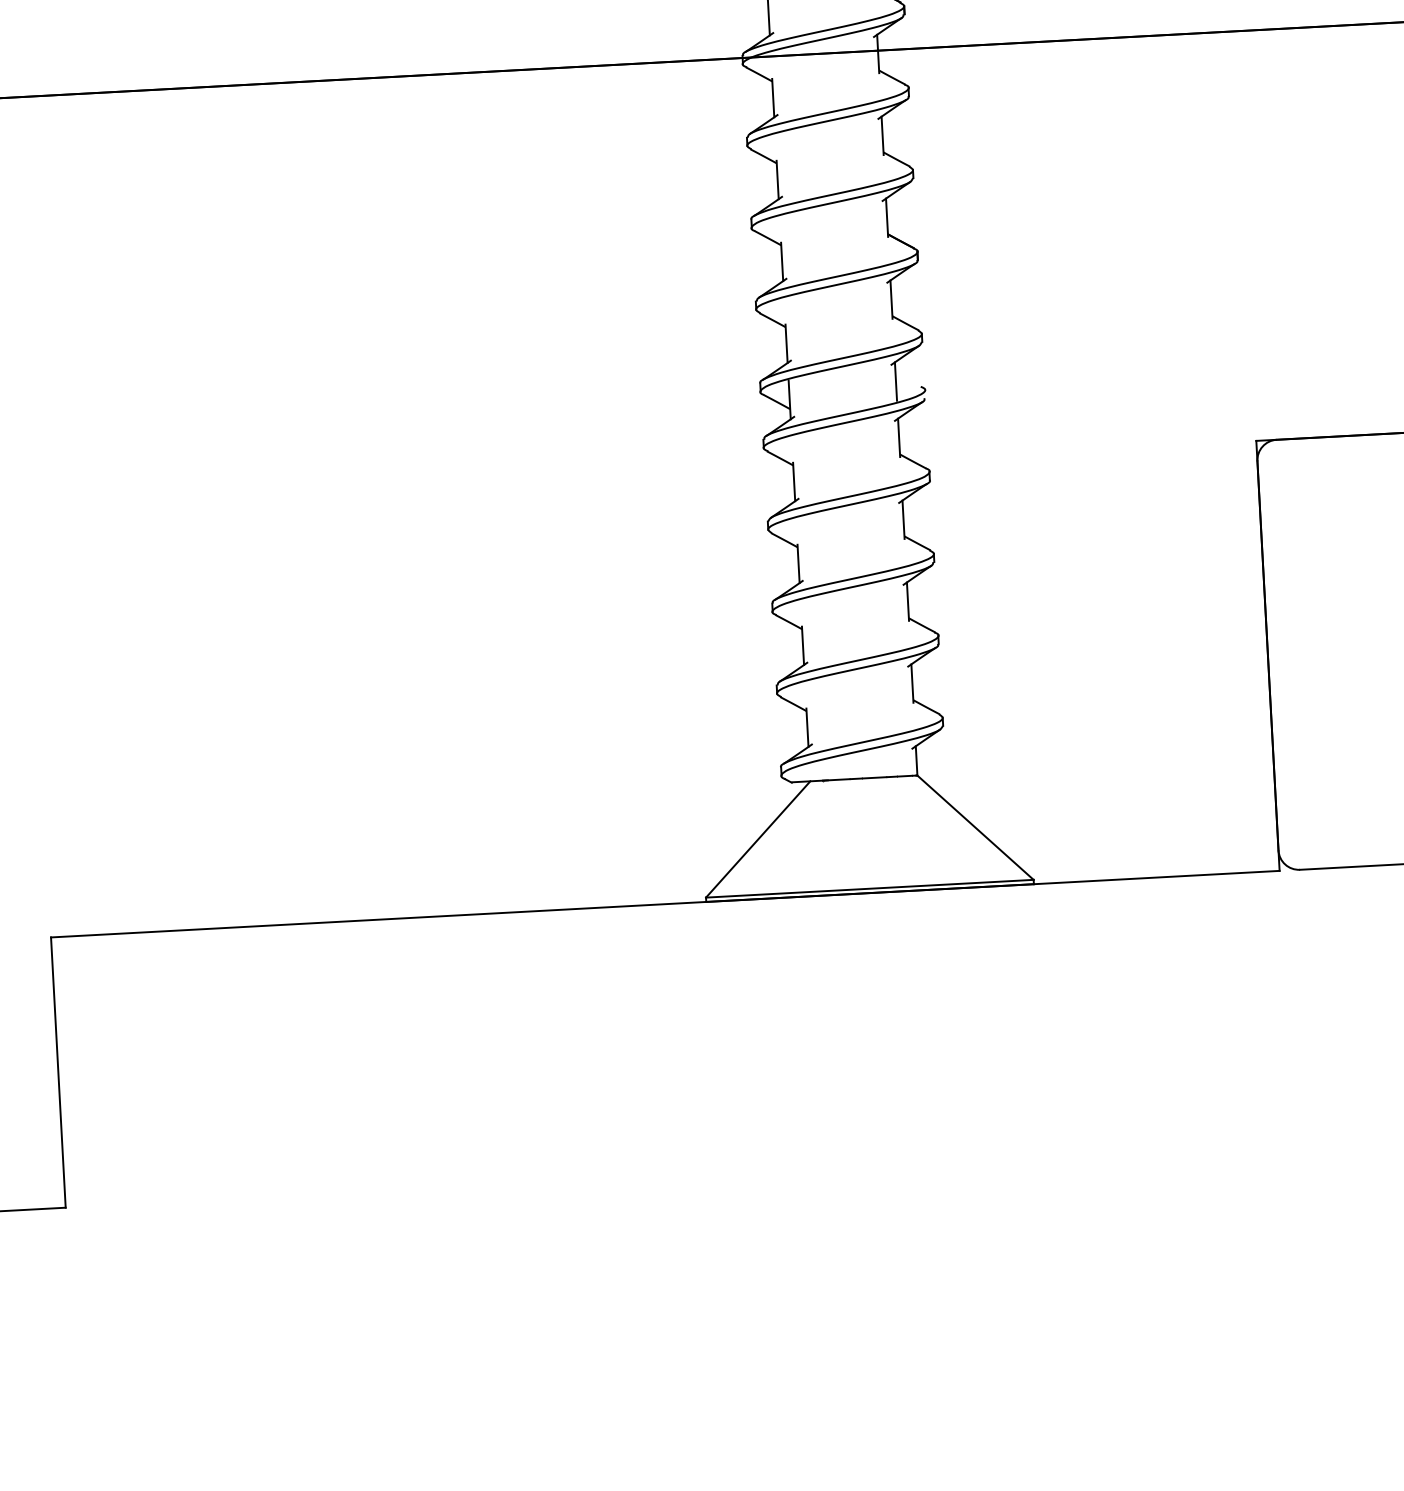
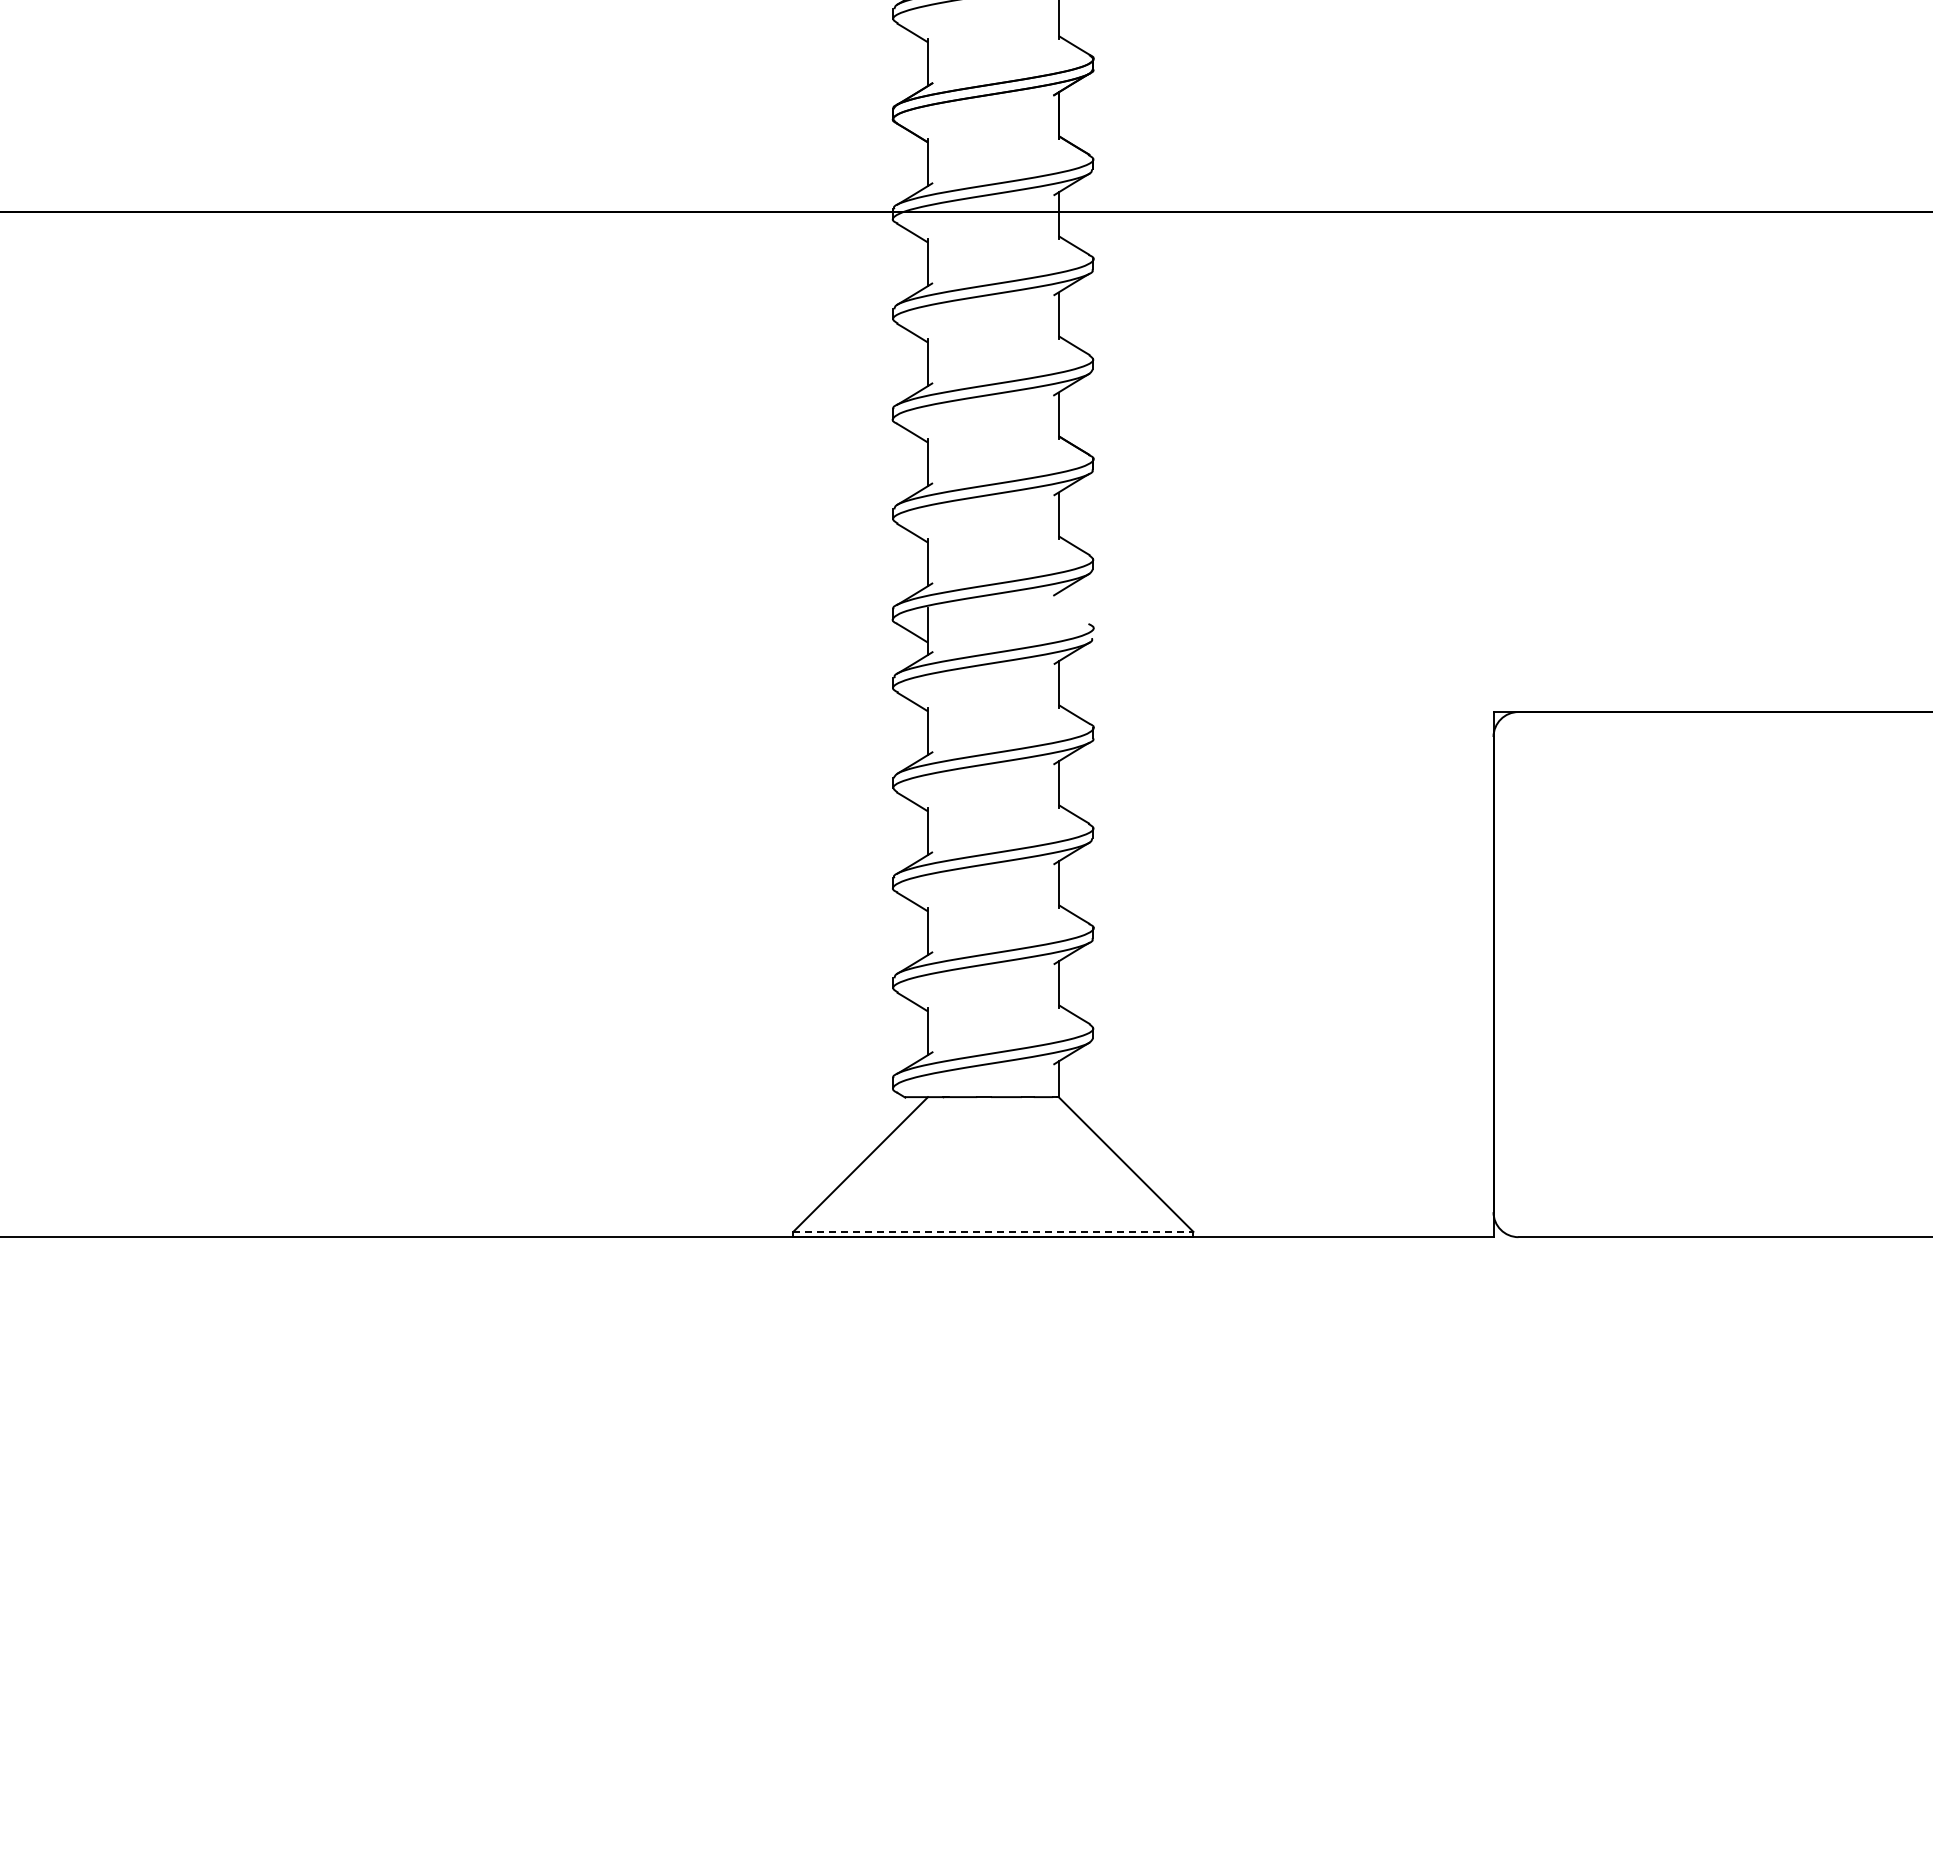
line: (895, 381) -> (1058, 615), removed
line: (869, 888) -> (993, 1231), solid -> dashed

